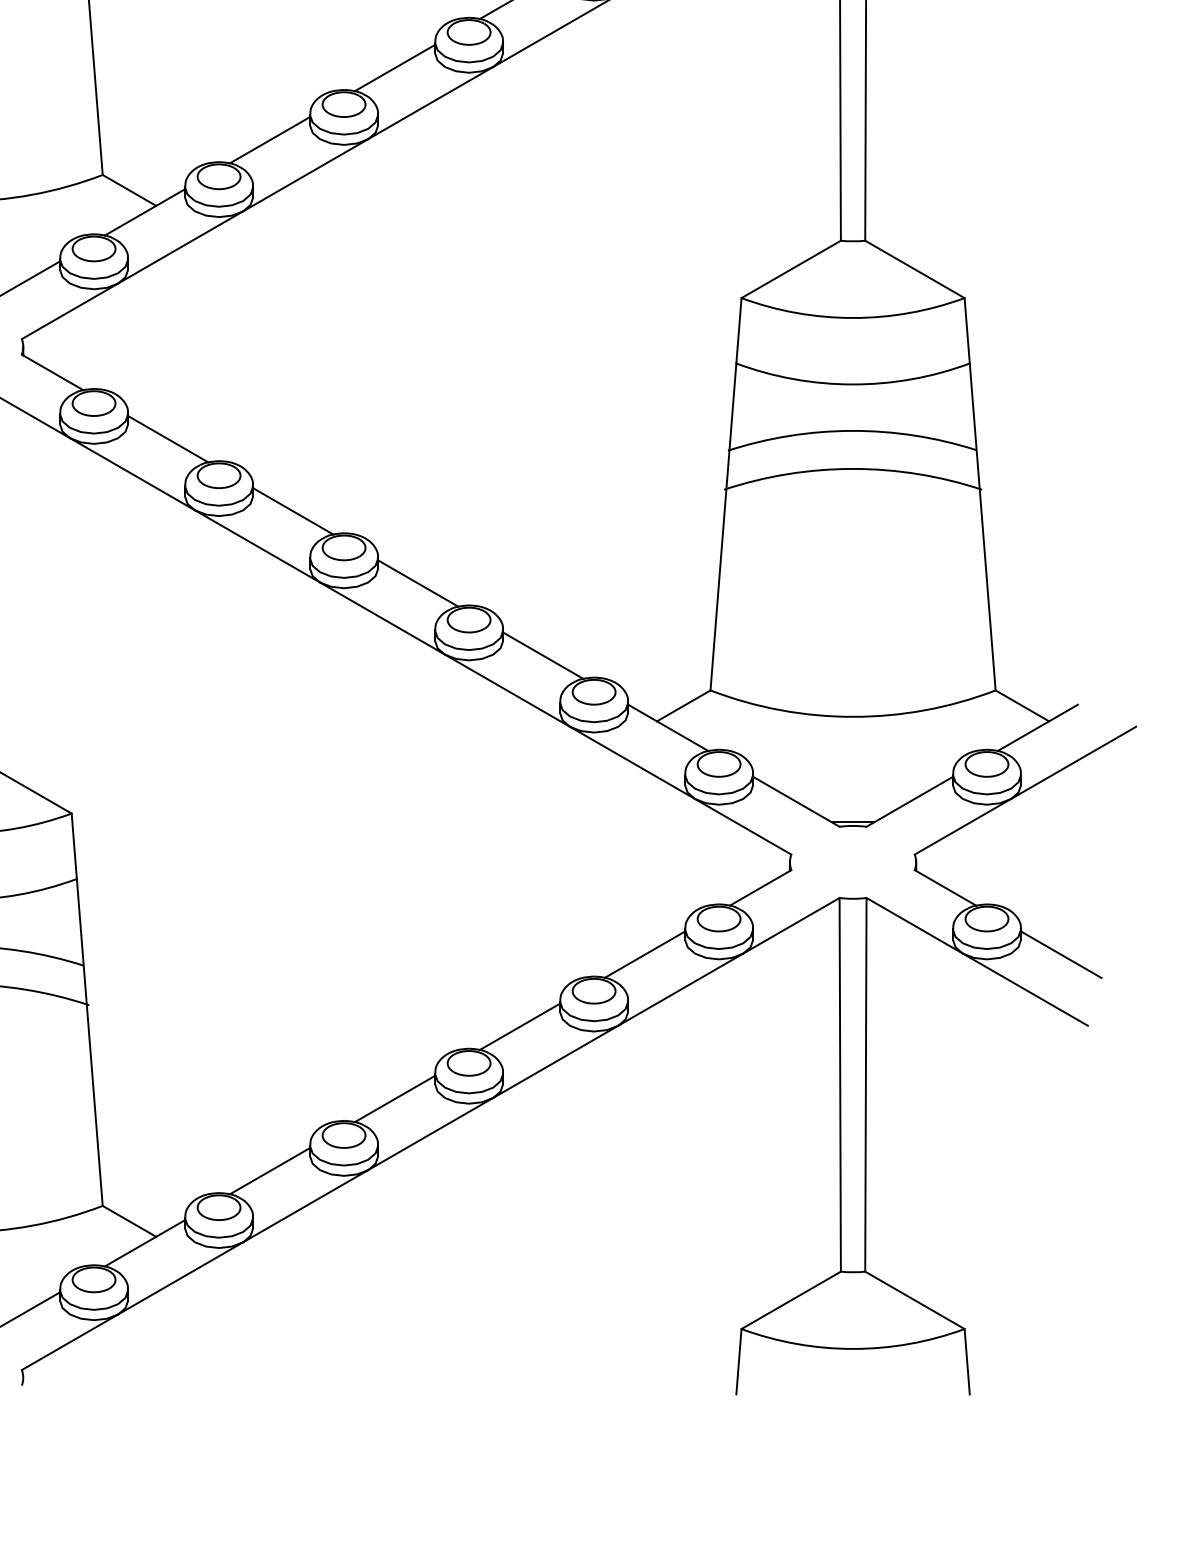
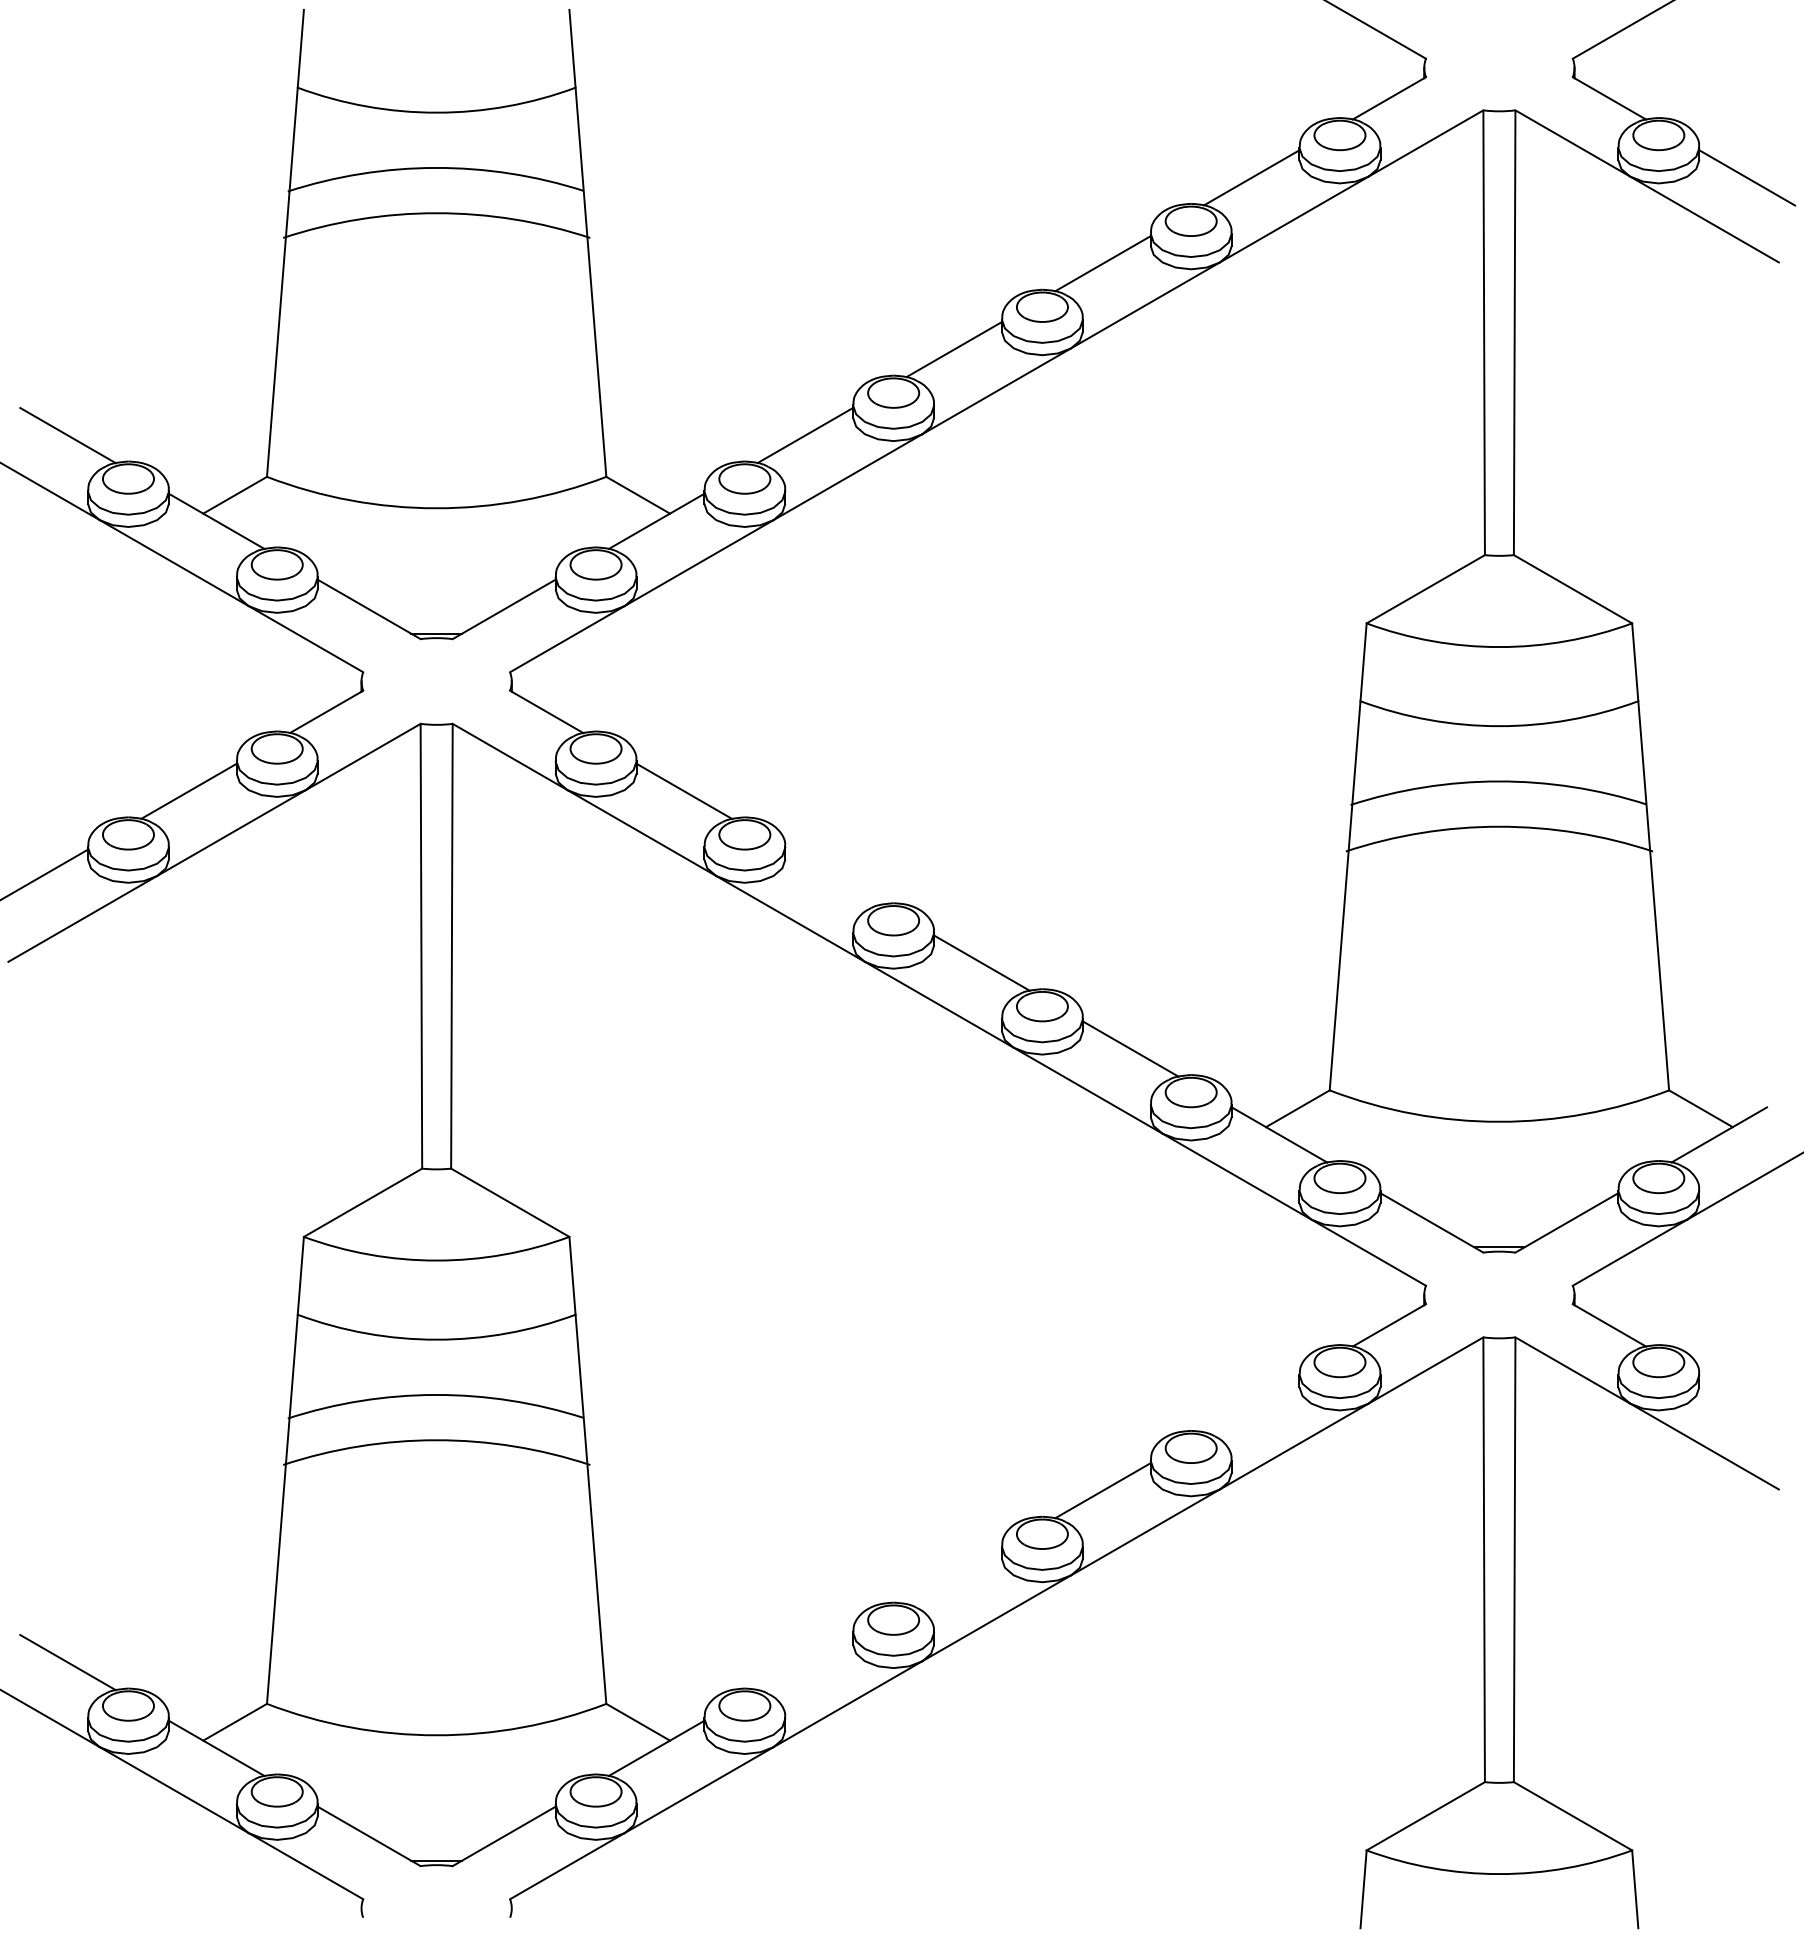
line: (293, 510) -> (833, 876), removed
line: (644, 954) -> (1251, 1404), removed
line: (1061, 954) -> (1747, 1404), removed
line: (394, 1098) -> (953, 1576), removed
line: (270, 1171) -> (805, 1662), removed

